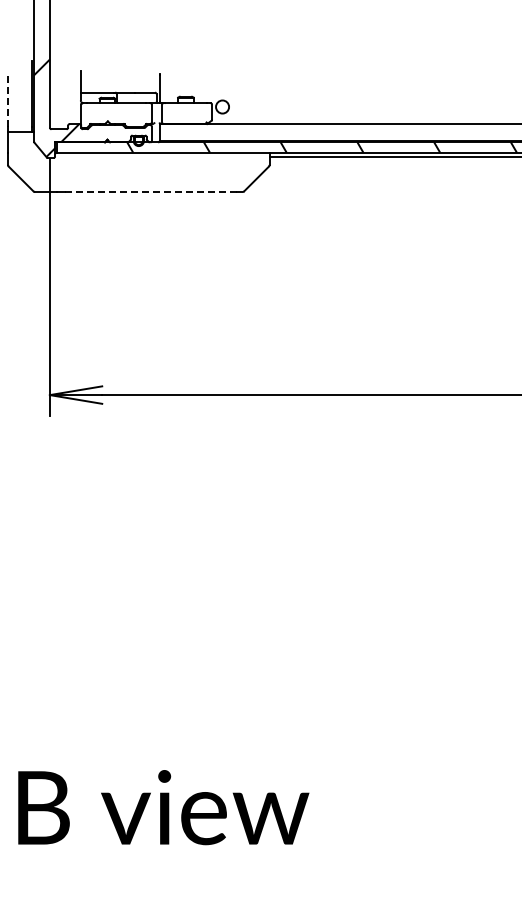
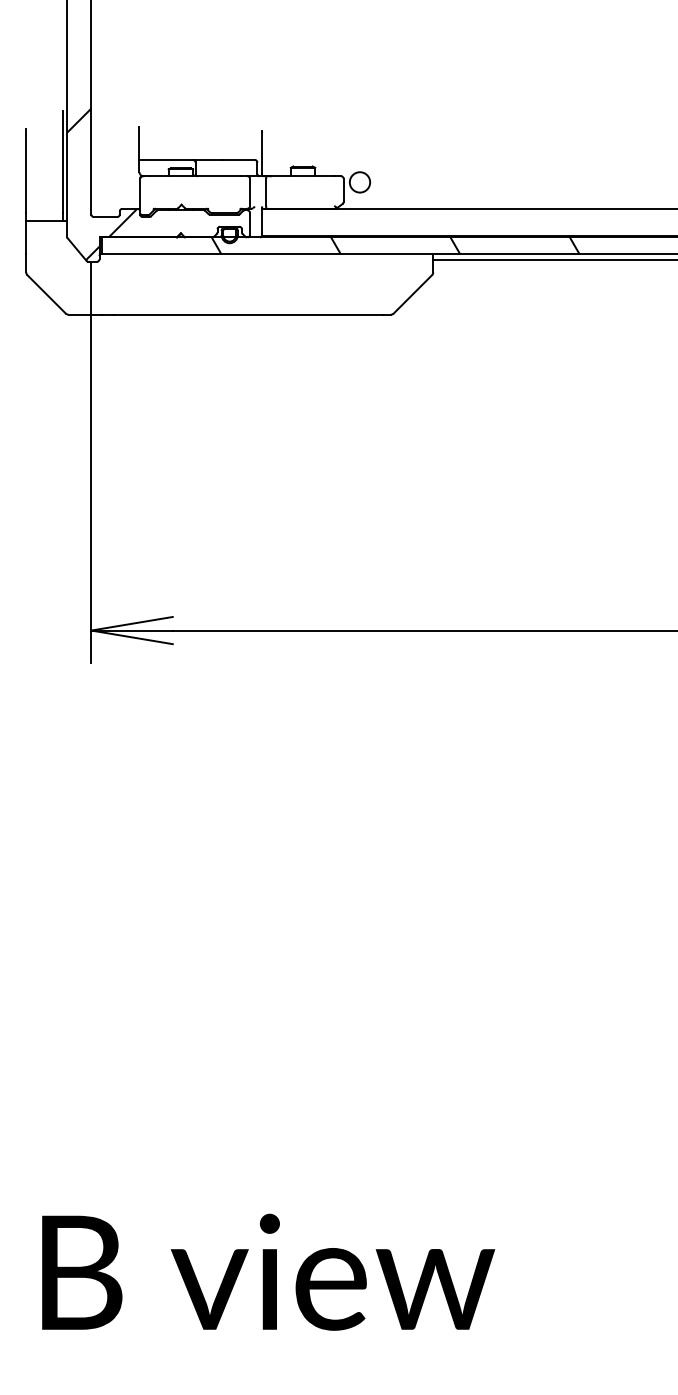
line: (8, 99) -> (26, 170), dashed -> solid
line: (151, 192) -> (249, 315), dashed -> solid

